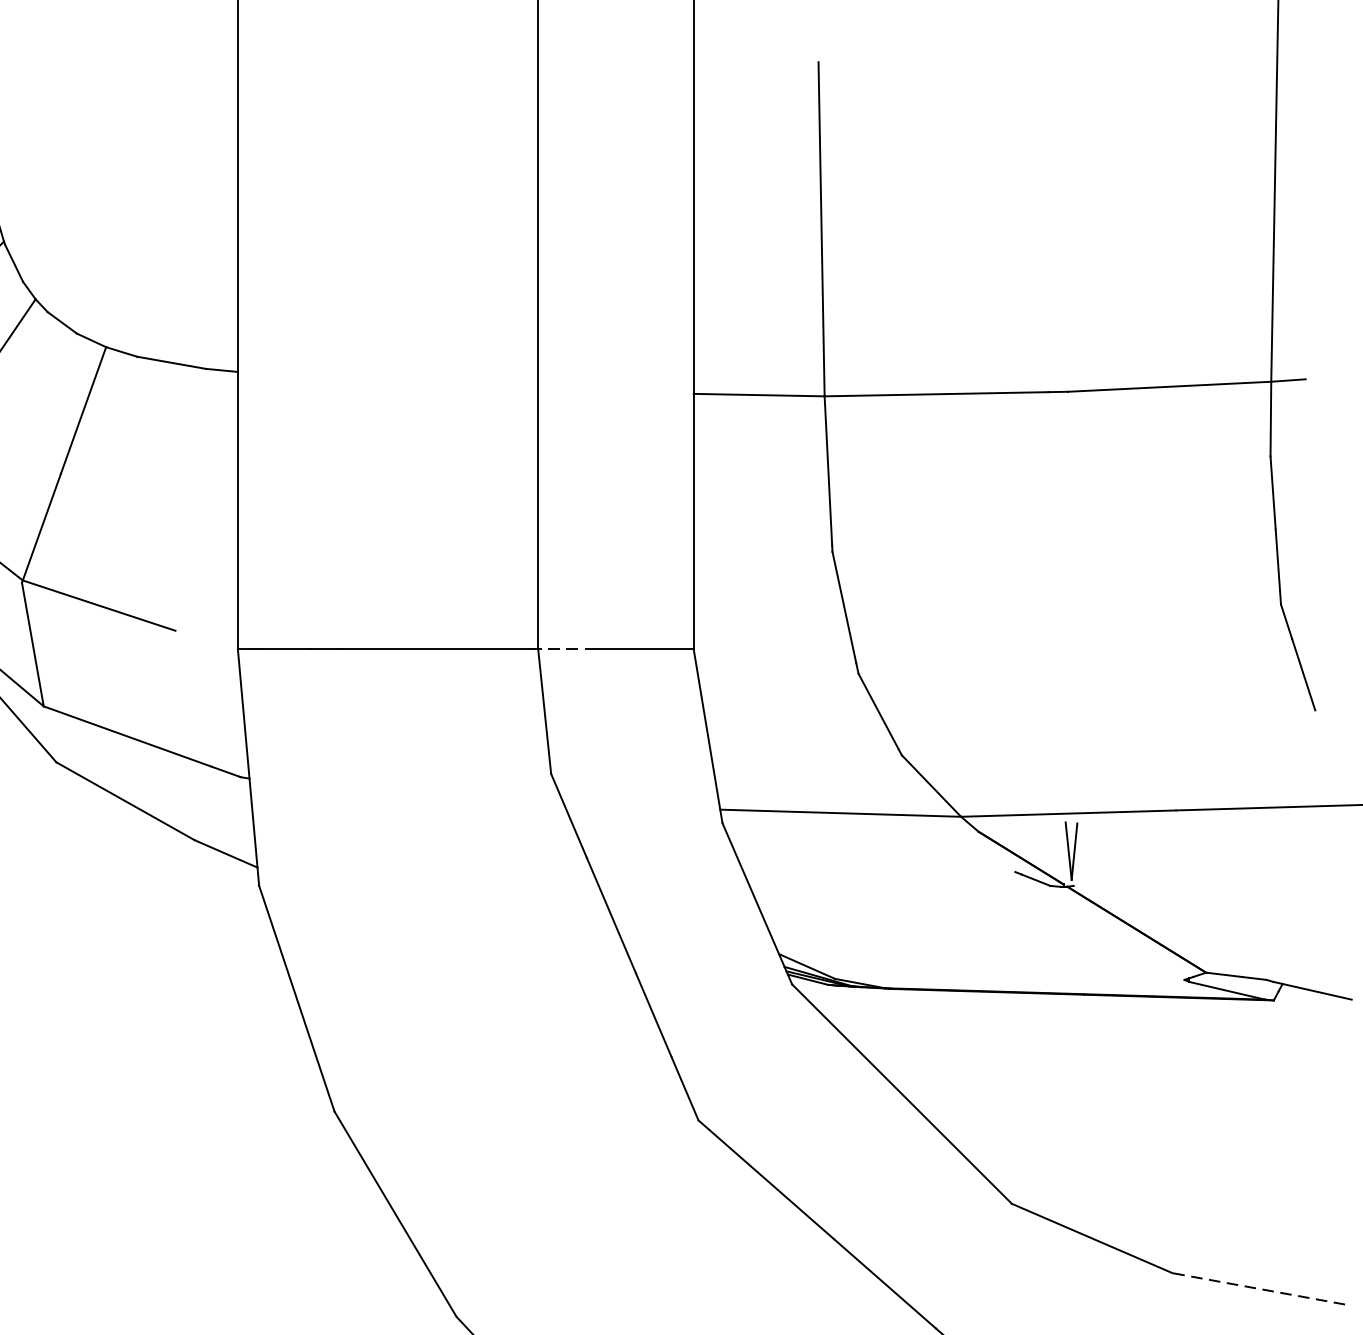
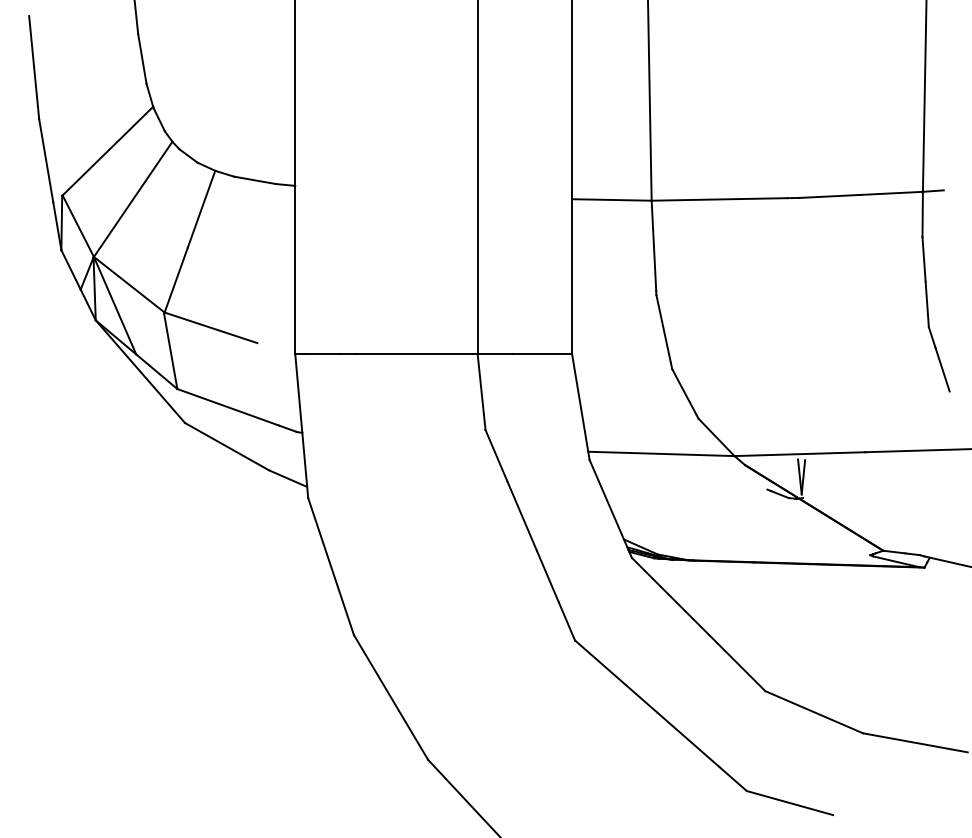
line: (567, 649) -> (495, 354), dashed -> solid
line: (1257, 1288) -> (914, 742), dashed -> solid

